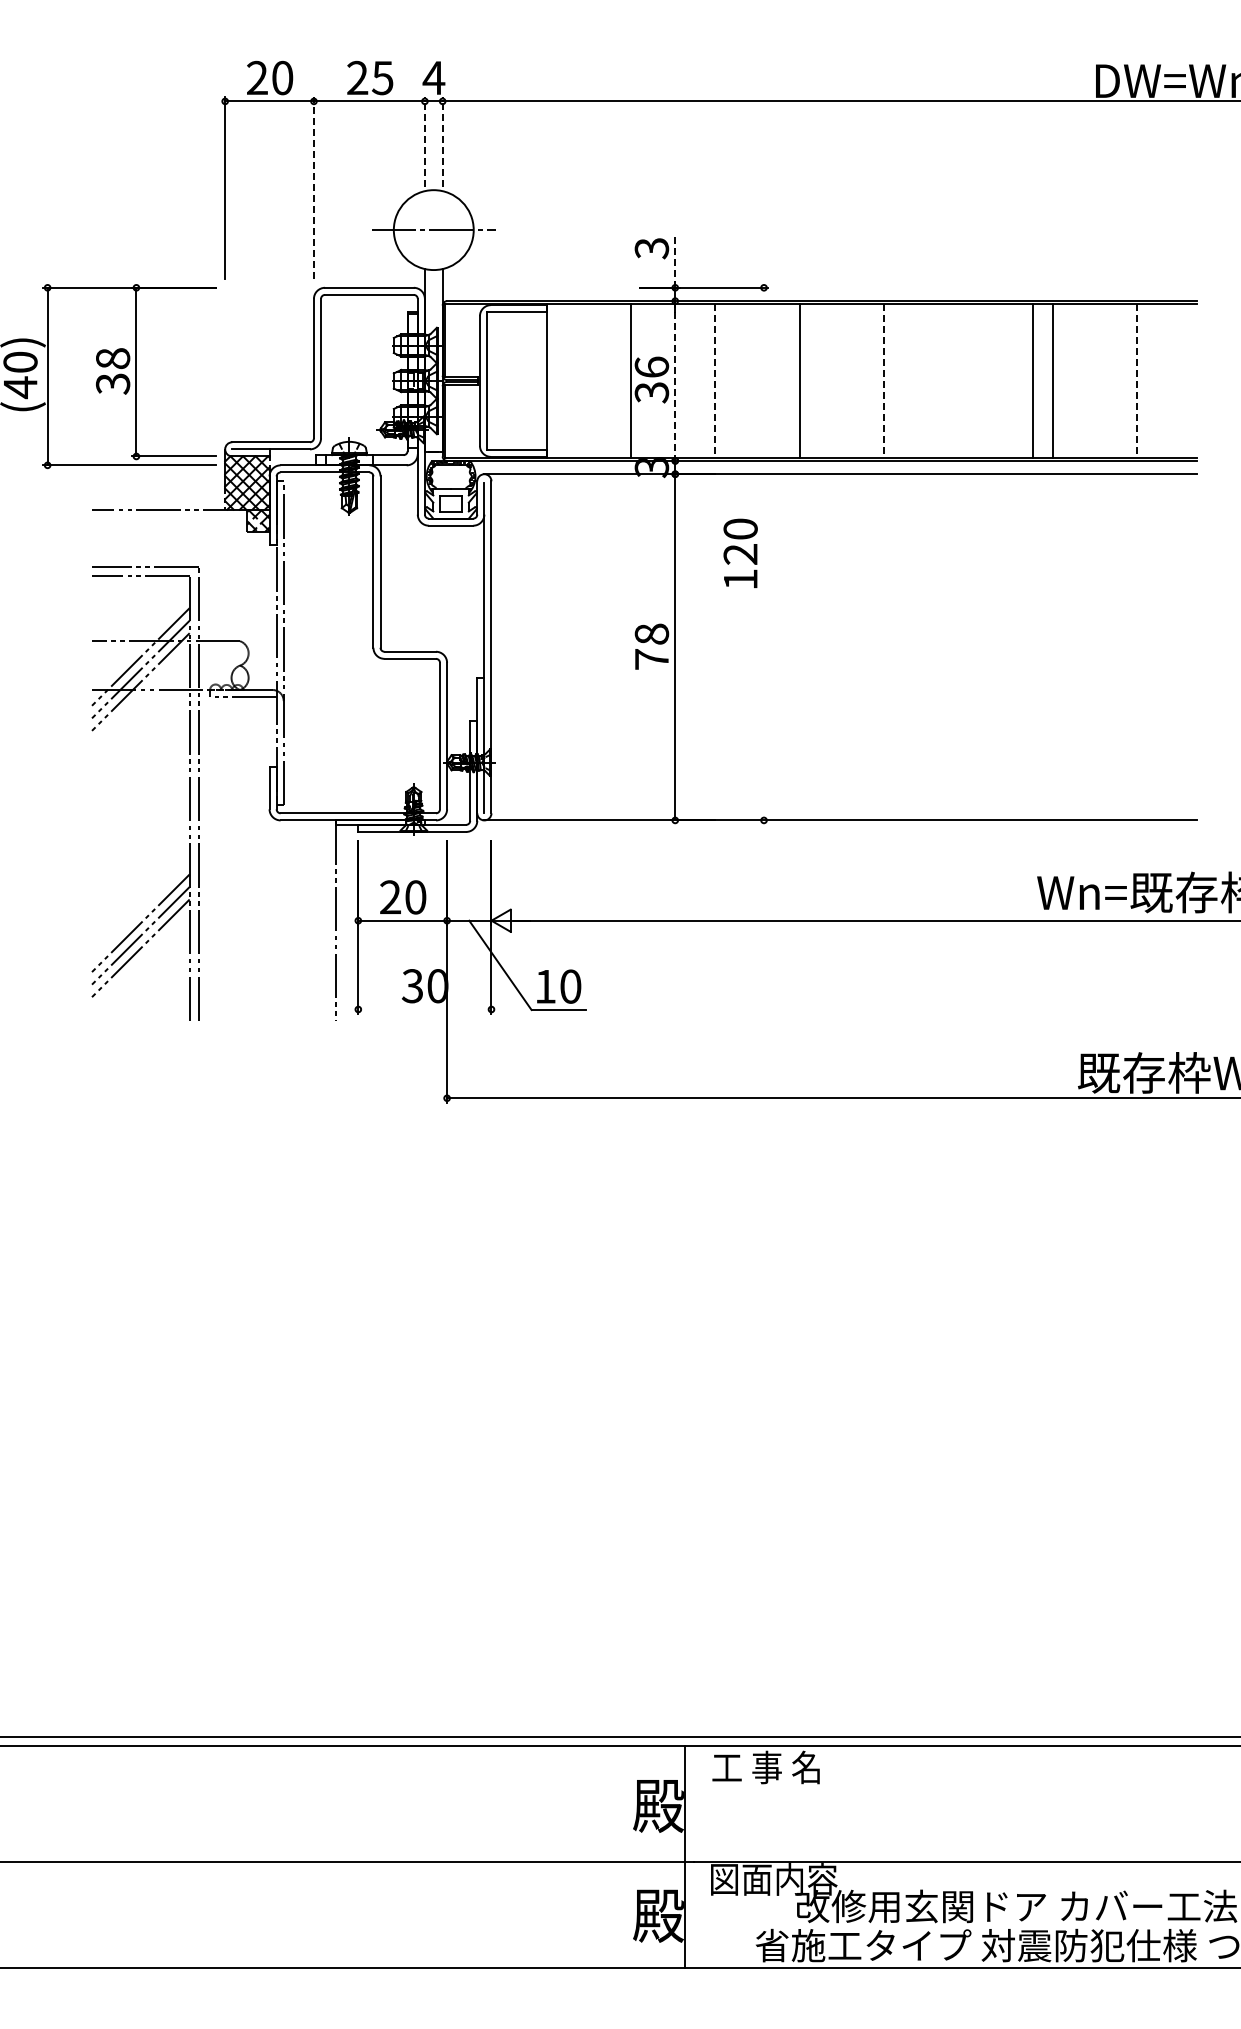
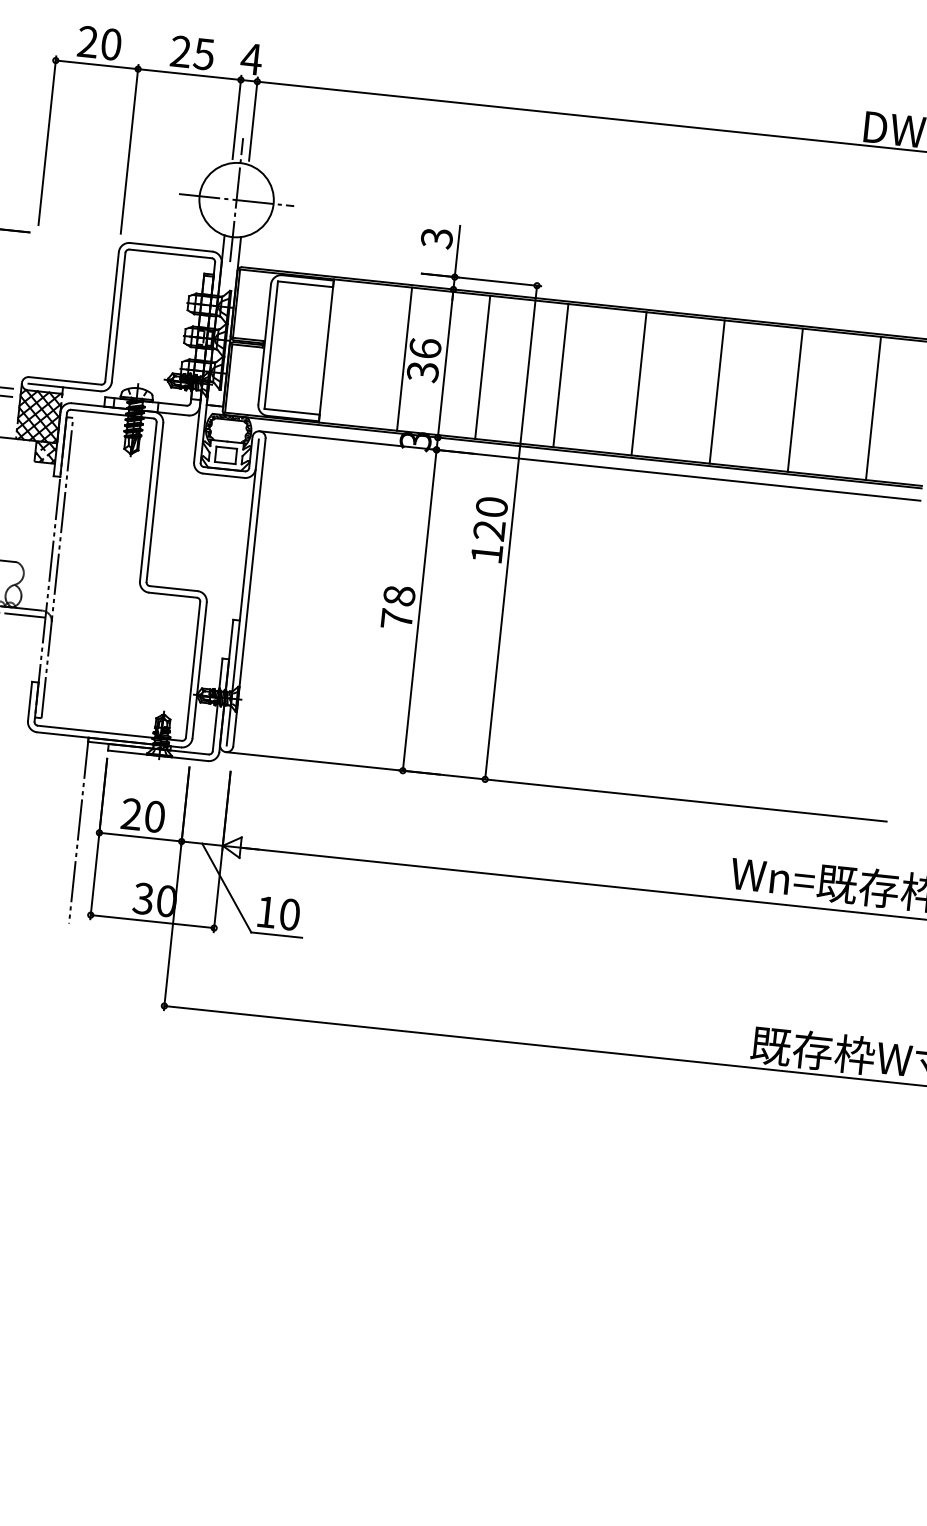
line: (424, 141) -> (236, 117), dashed -> solid
line: (442, 141) -> (253, 118), dashed -> solid
line: (313, 187) -> (129, 148), dashed -> solid
line: (433, 229) -> (236, 199), added
line: (675, 260) -> (457, 251), dashed -> solid
line: (1033, 380) -> (717, 391), moved
line: (675, 381) -> (445, 363), dashed -> solid
line: (715, 381) -> (482, 367), dashed -> solid
line: (883, 381) -> (638, 384), dashed -> solid
line: (1136, 381) -> (873, 408), dashed -> solid
line: (764, 553) -> (511, 532), added
line: (424, 1009) -> (152, 921), added

